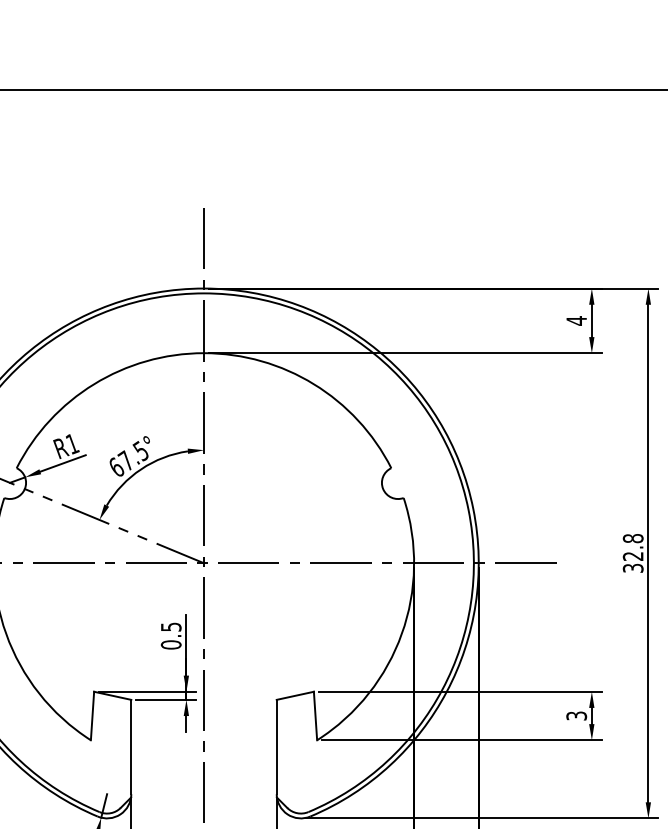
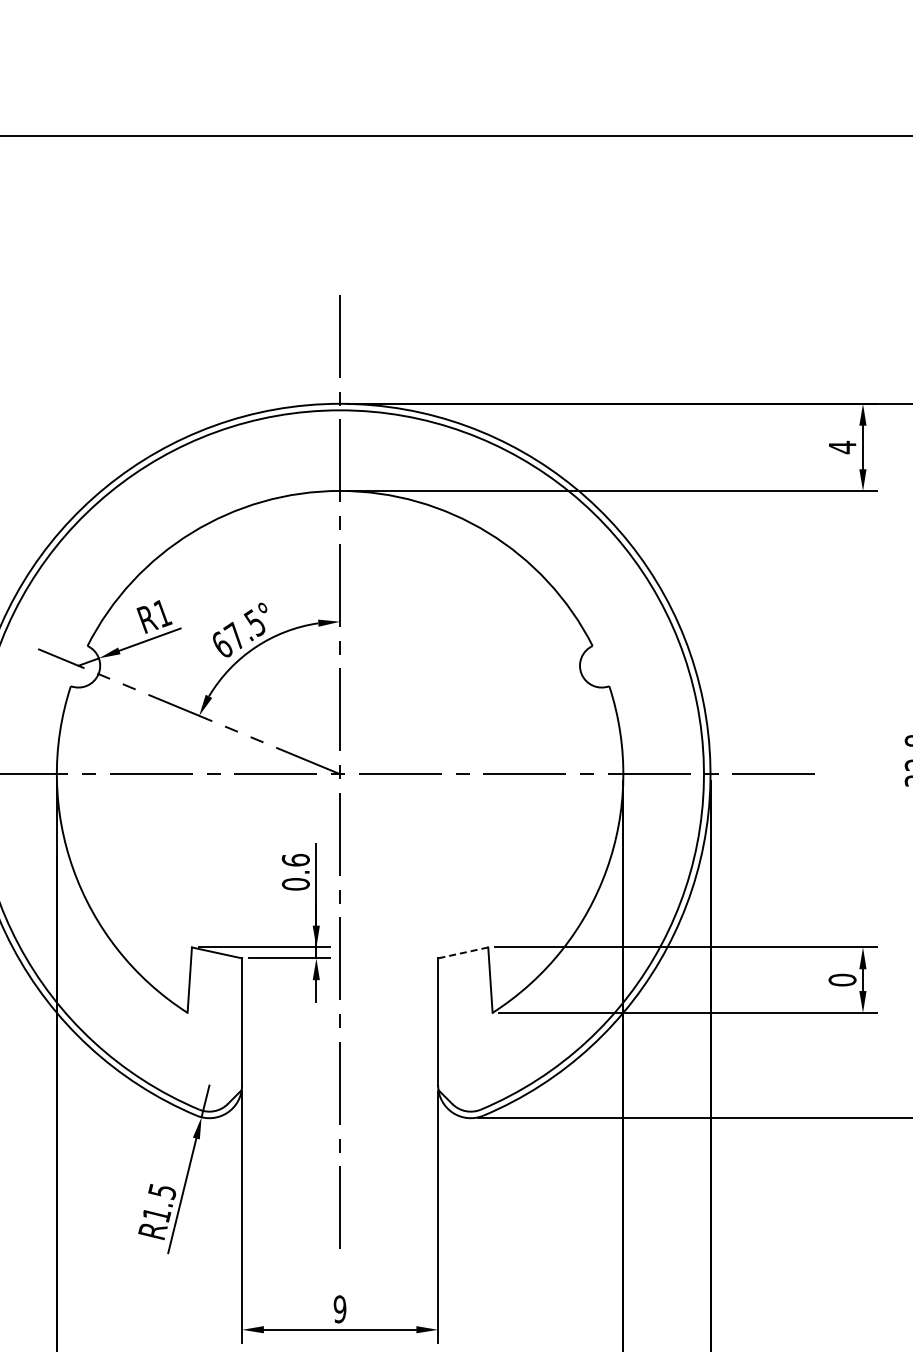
text: (170, 626) -> (295, 859), 0.5 -> 0.6
line: (295, 695) -> (463, 952), solid -> dashed
text: (576, 715) -> (842, 979), 3 -> 0

